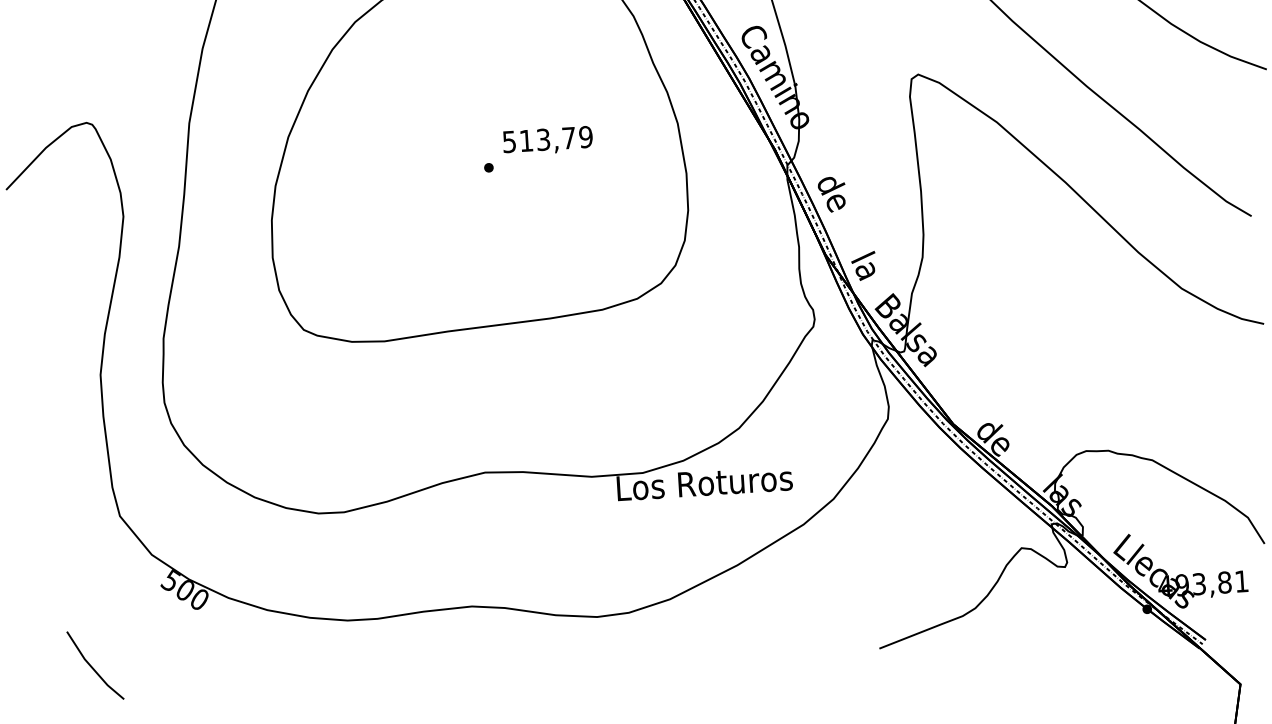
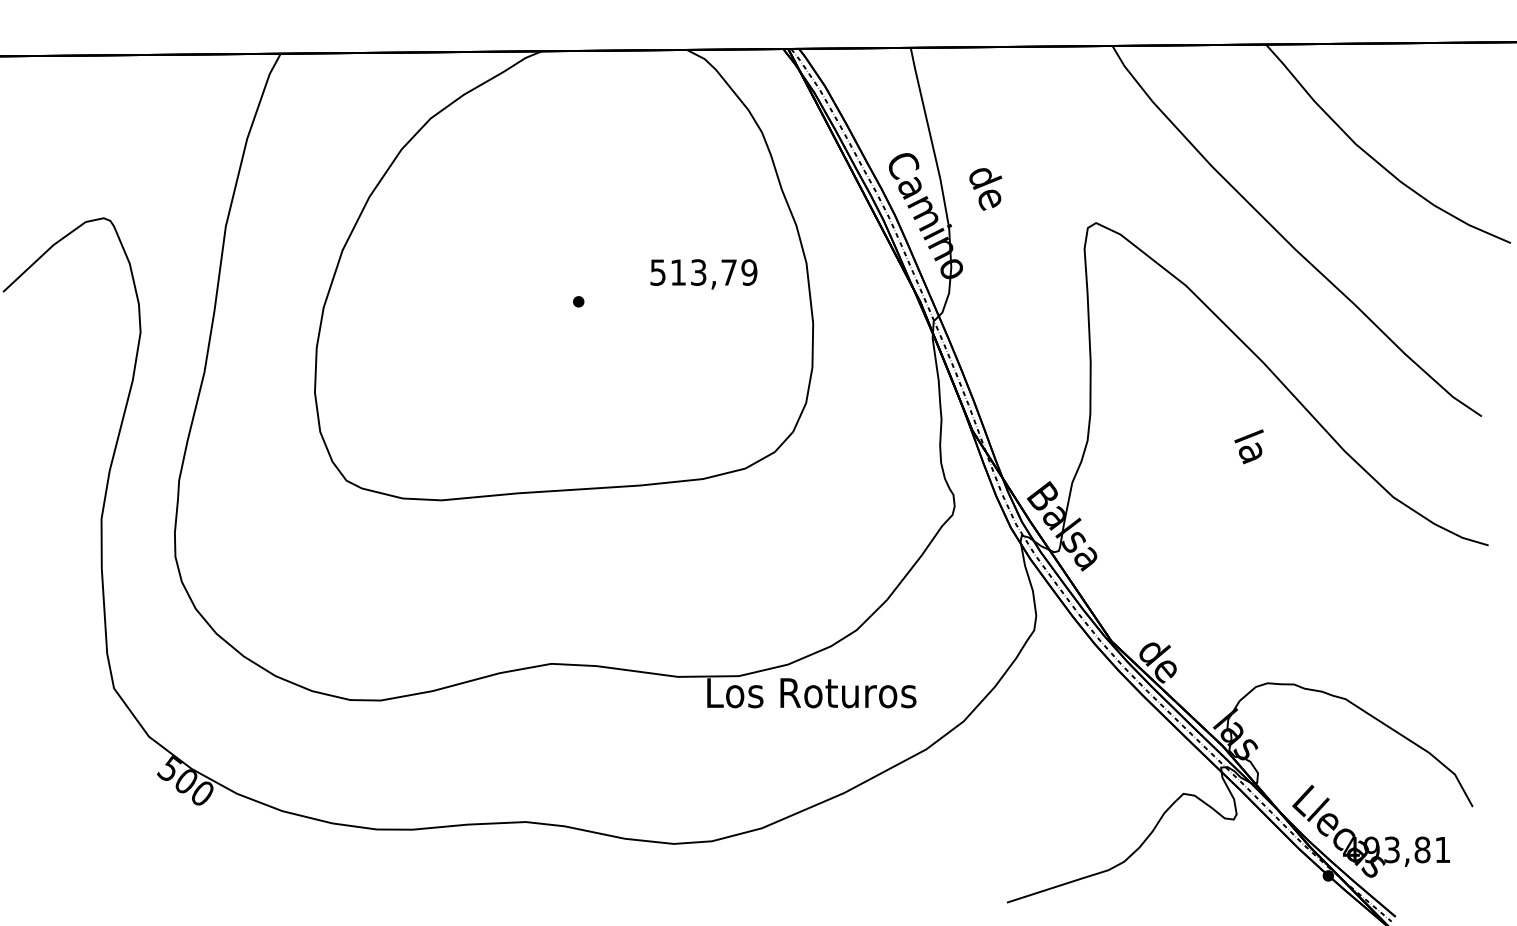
text: (547, 141) -> (703, 274), moved
text: (831, 194) -> (985, 189), moved
text: (863, 265) -> (1248, 446), moved
line: (92, 666) -> (70, 865), removed

